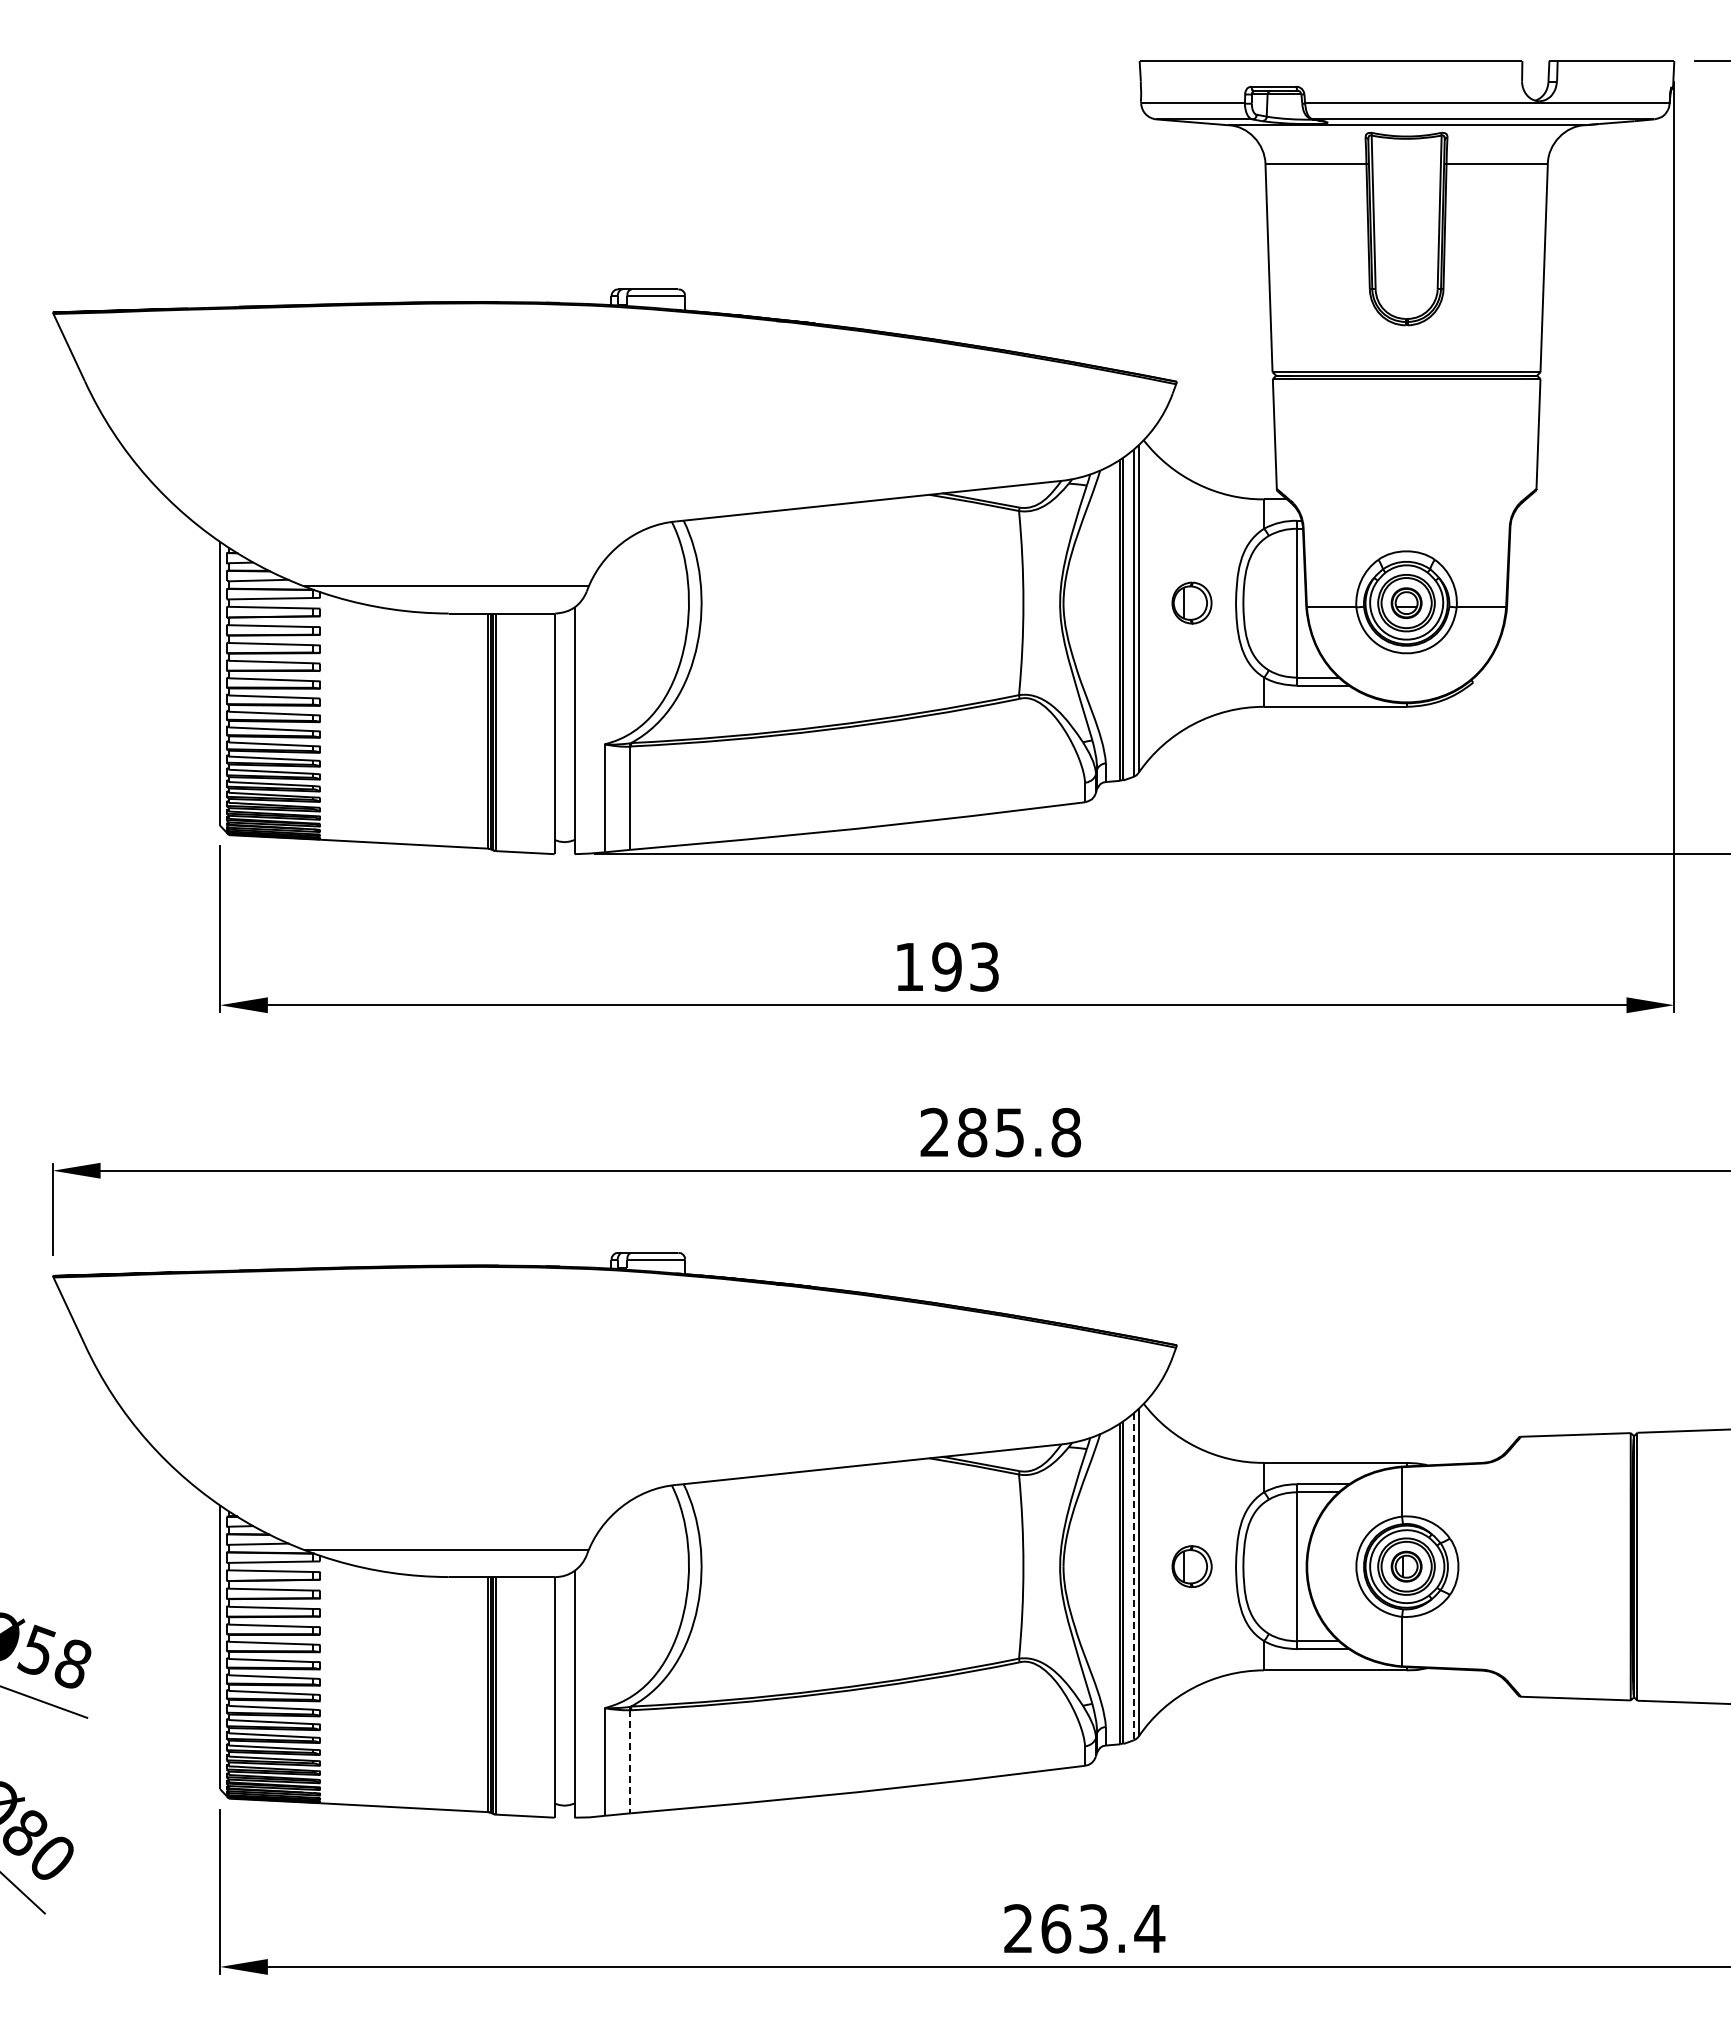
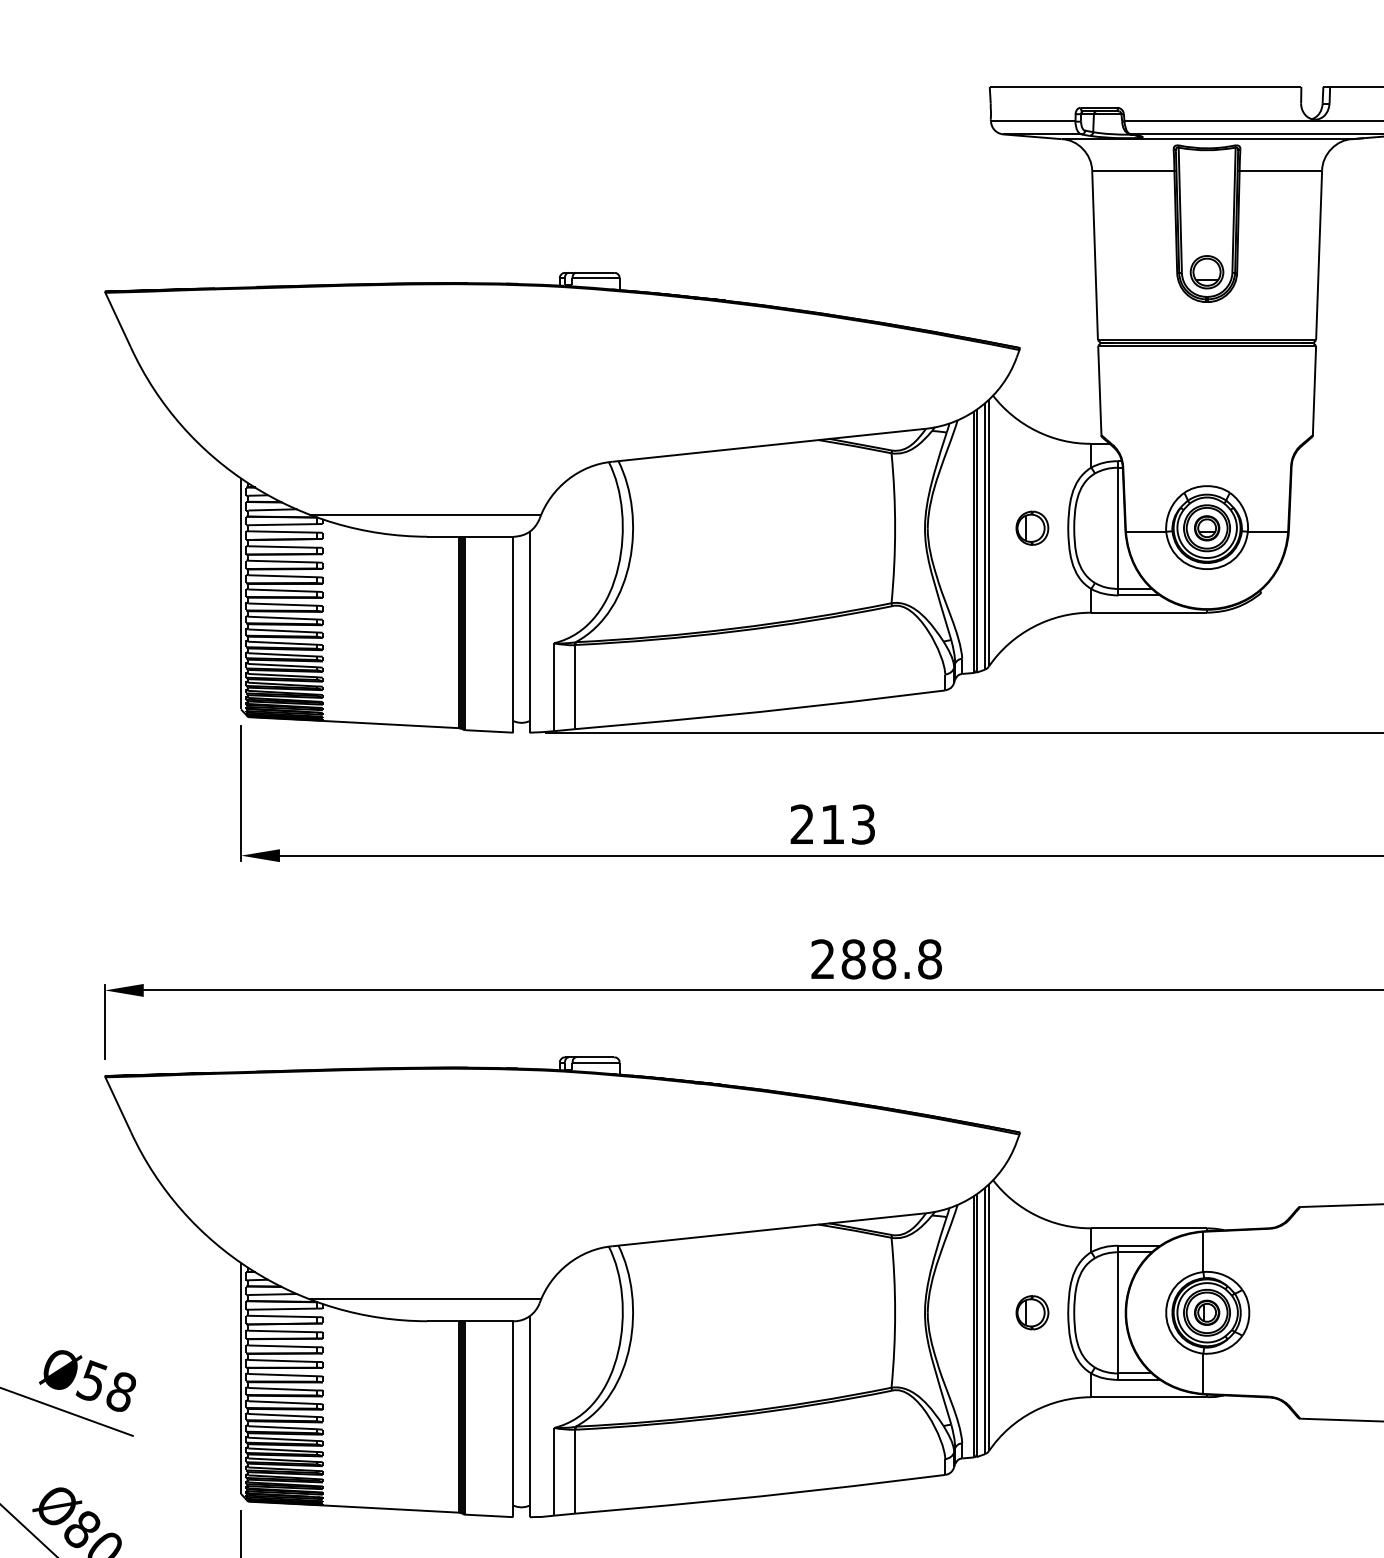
part: (1406, 288) -> (1207, 272), added
text: (928, 966) -> (817, 824), 193 -> 213
text: (1009, 1132) -> (883, 959), 285.8 -> 288.8
line: (1133, 1576) -> (984, 1320), dashed -> solid
line: (630, 1761) -> (575, 1471), dashed -> solid

